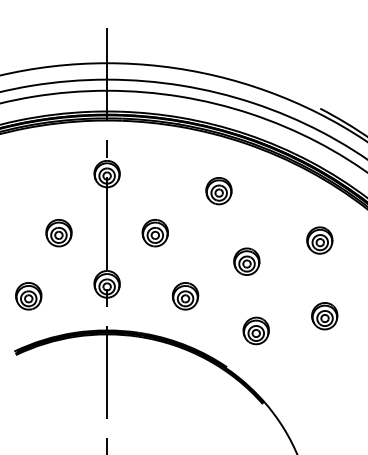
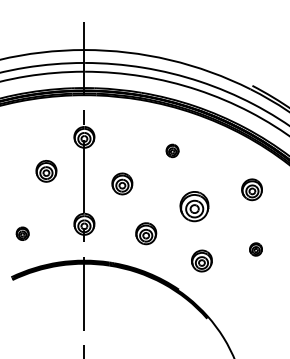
part: (218, 191) -> (172, 151), size x0.6
part: (58, 233) -> (46, 171), moved
part: (246, 261) -> (194, 206), size x1.4
part: (28, 296) -> (22, 233), size x0.6
part: (324, 316) -> (255, 249), size x0.6

